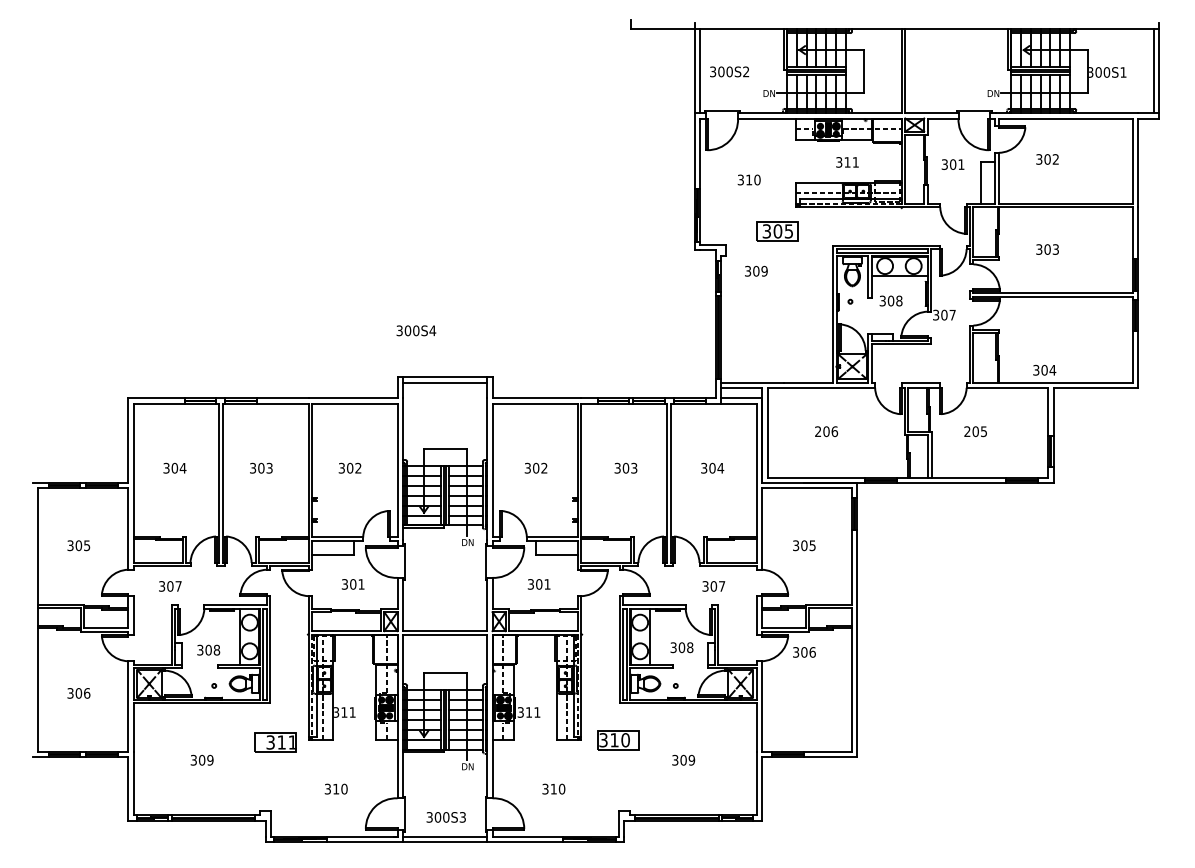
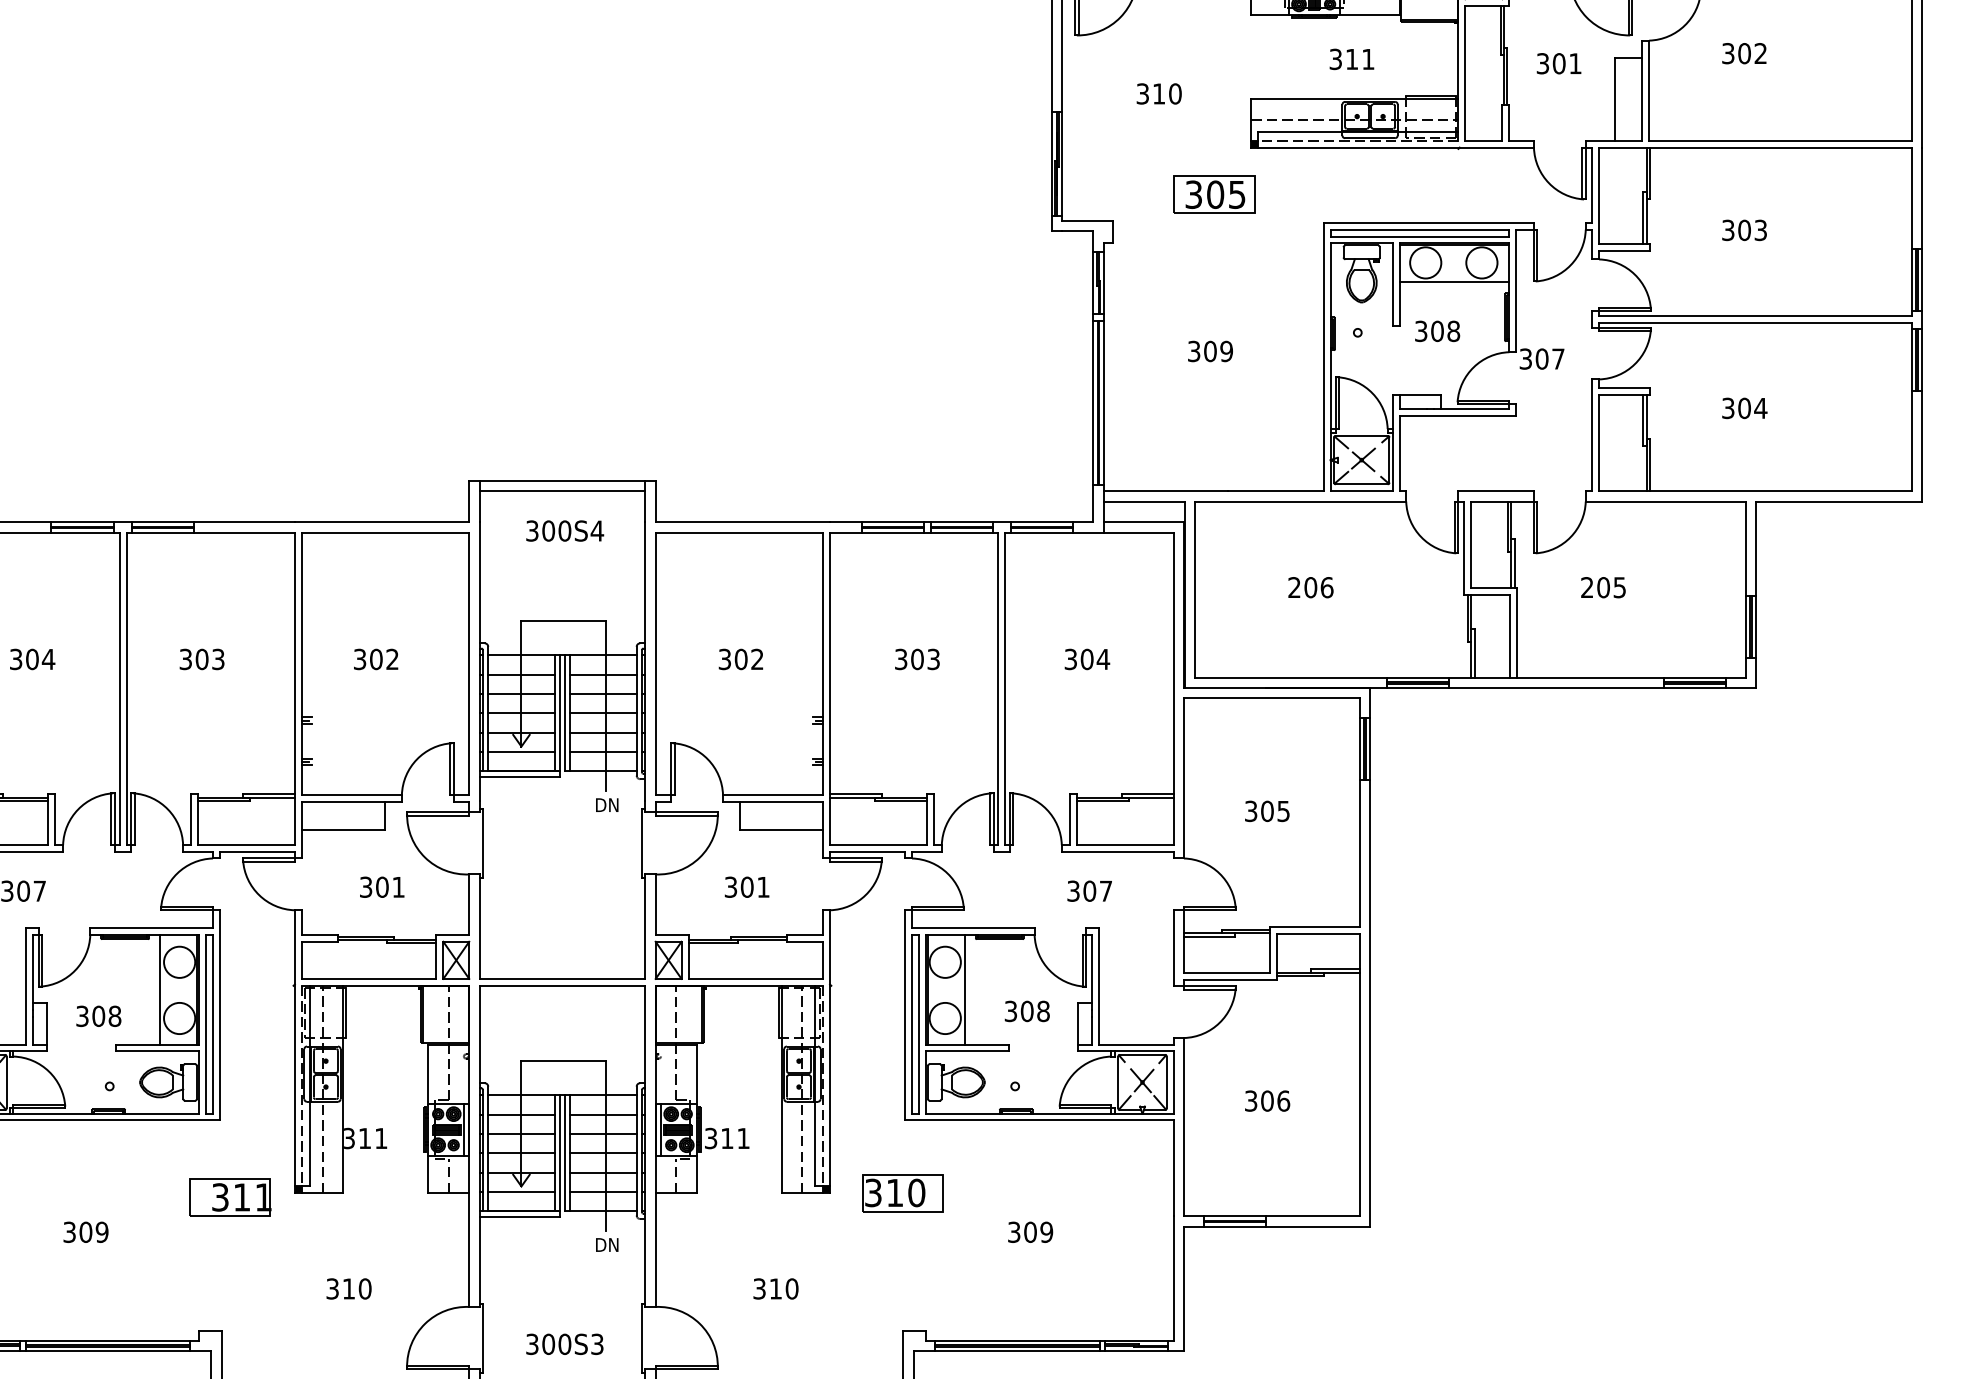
text: (756, 270) -> (1210, 349), moved
text: (416, 330) -> (565, 530), moved
text: (1044, 369) -> (1744, 406), moved
text: (804, 652) -> (1267, 1101), moved

